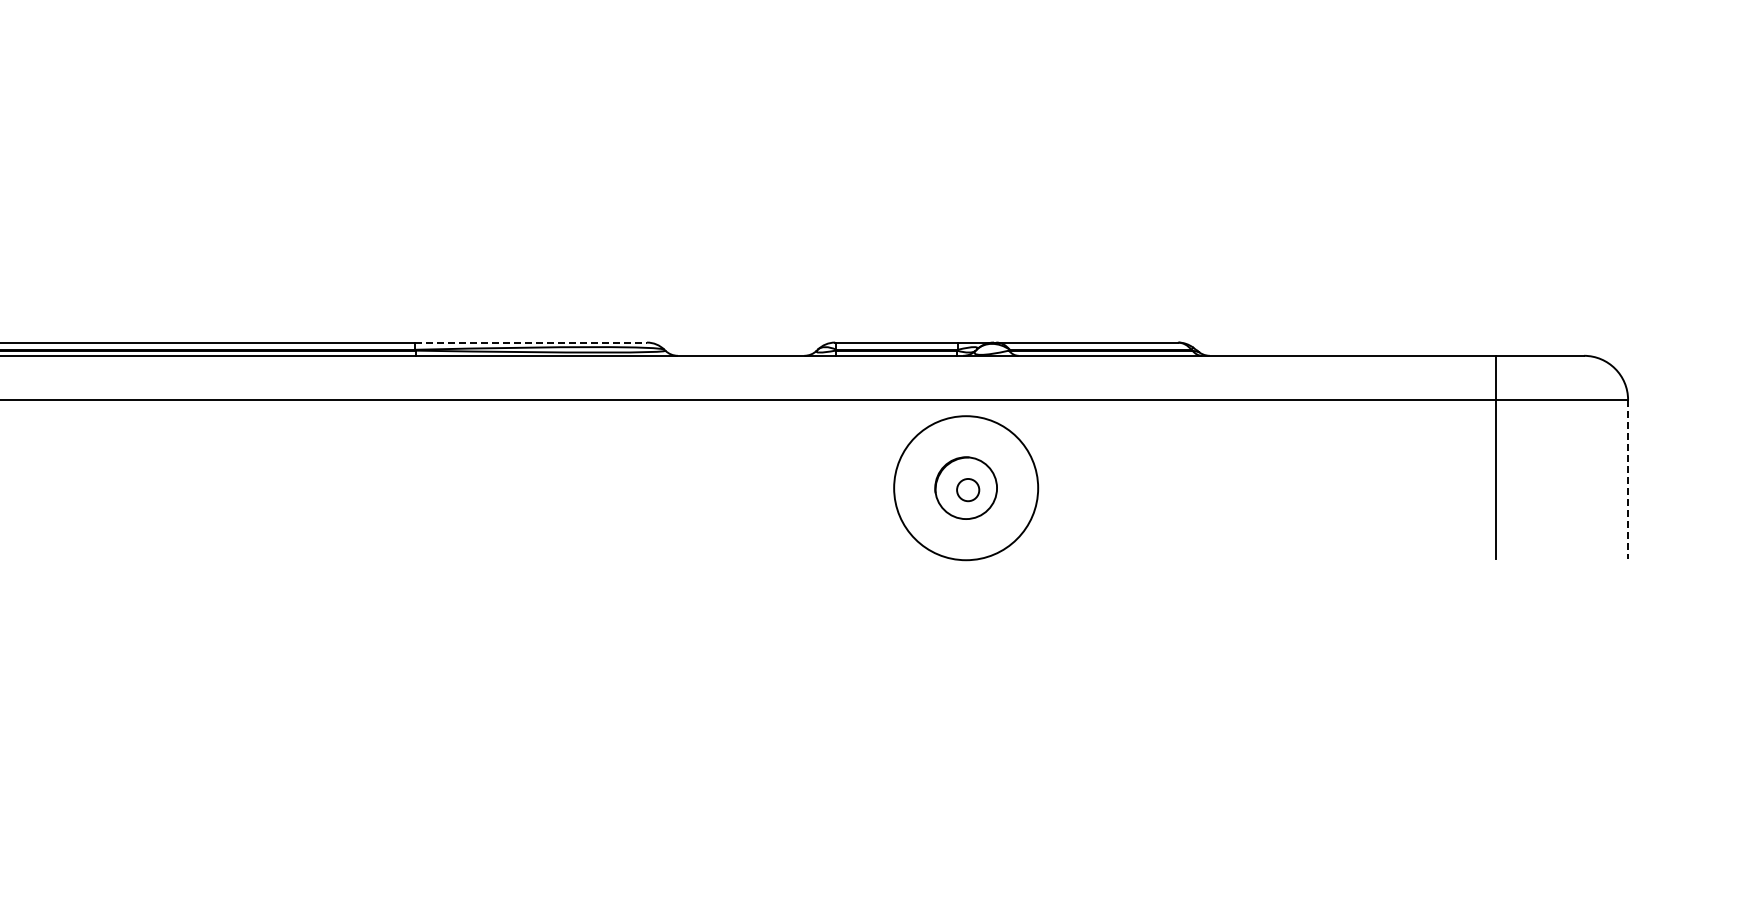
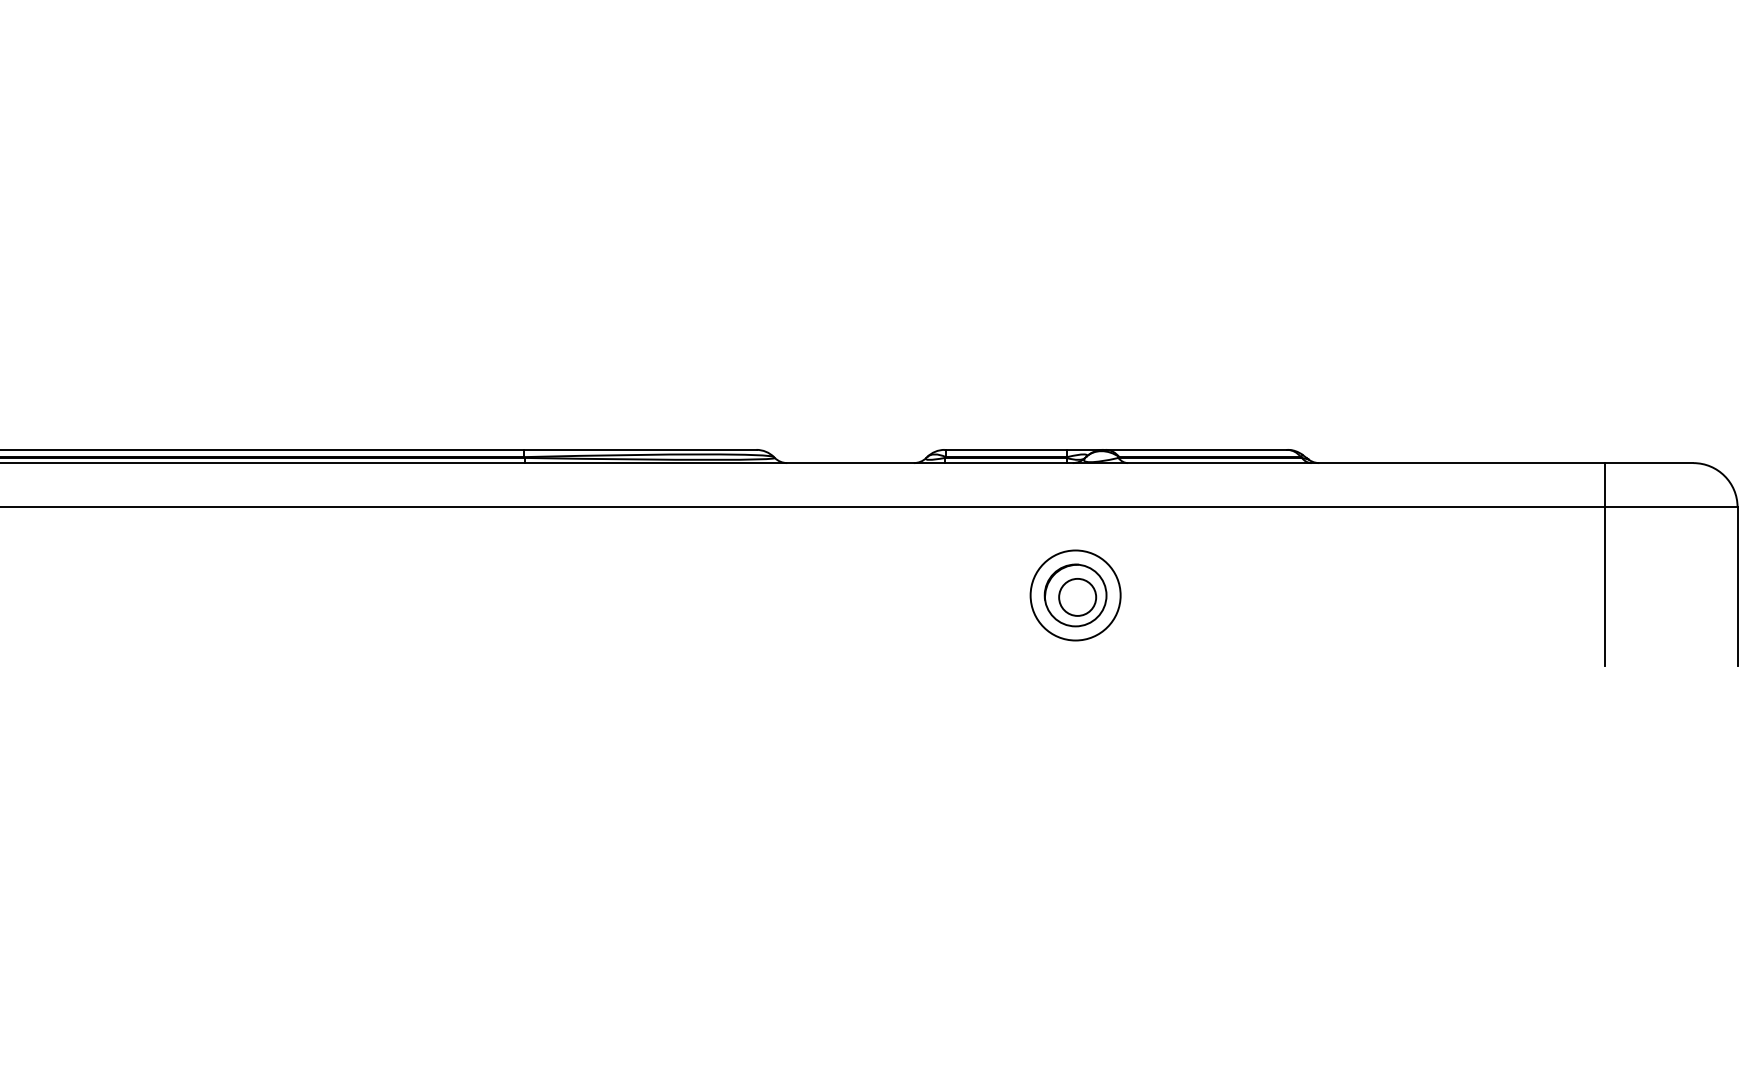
line: (531, 342) -> (640, 449), dashed -> solid
line: (1628, 480) -> (1737, 587), dashed -> solid
circle: (966, 488) -> (1075, 595), size x0.62
circle: (968, 489) -> (1077, 596), size x1.67

